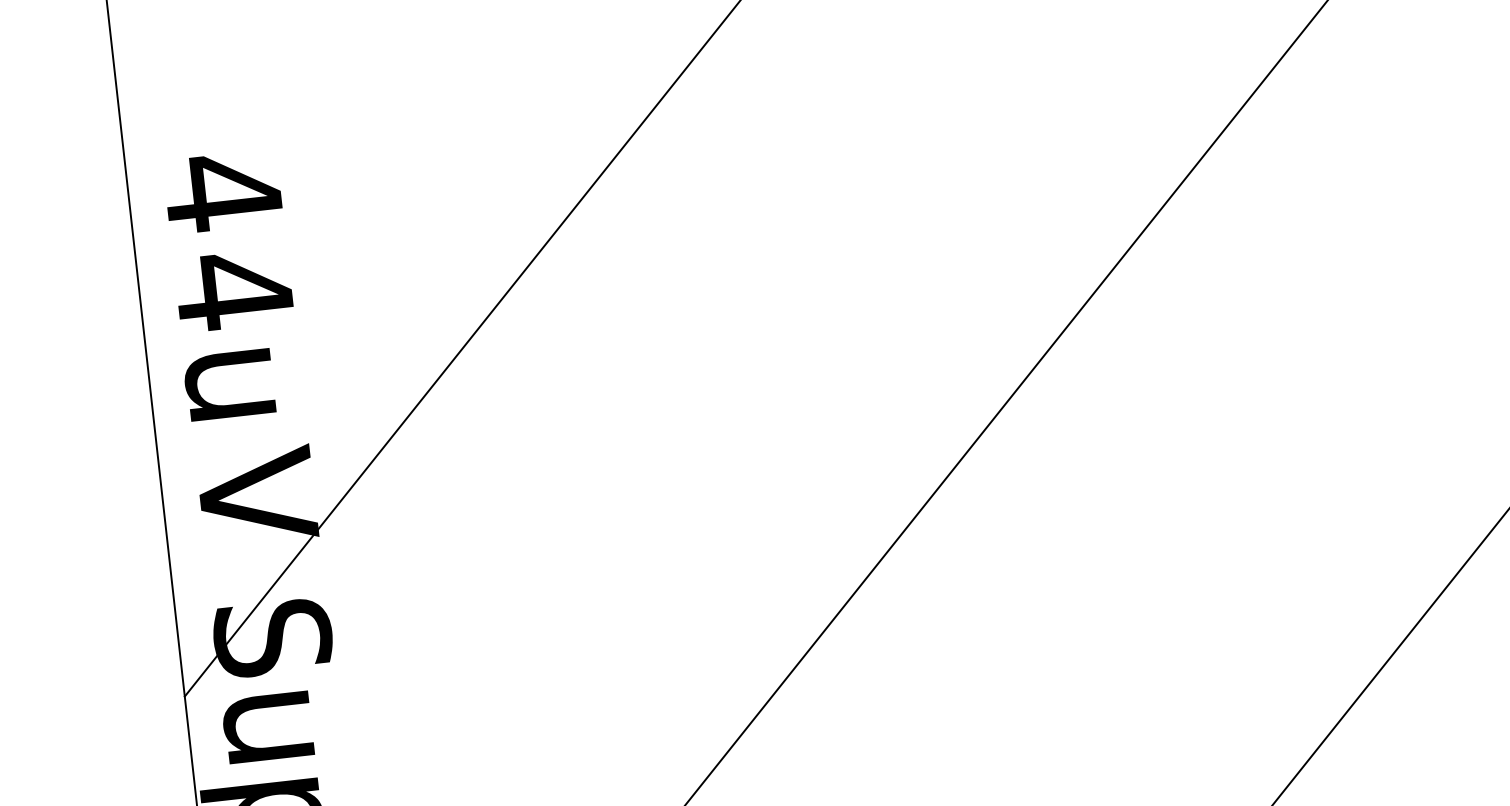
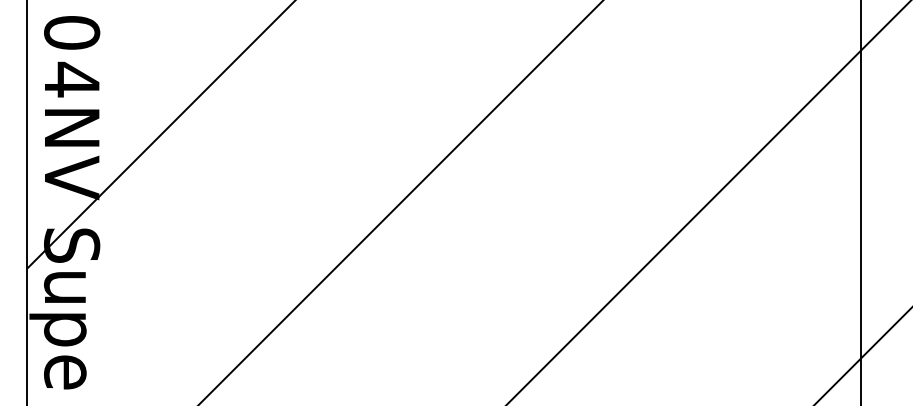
text: (223, 191) -> (72, 32), 4 -> 0
text: (244, 390) -> (71, 127), u -> N

